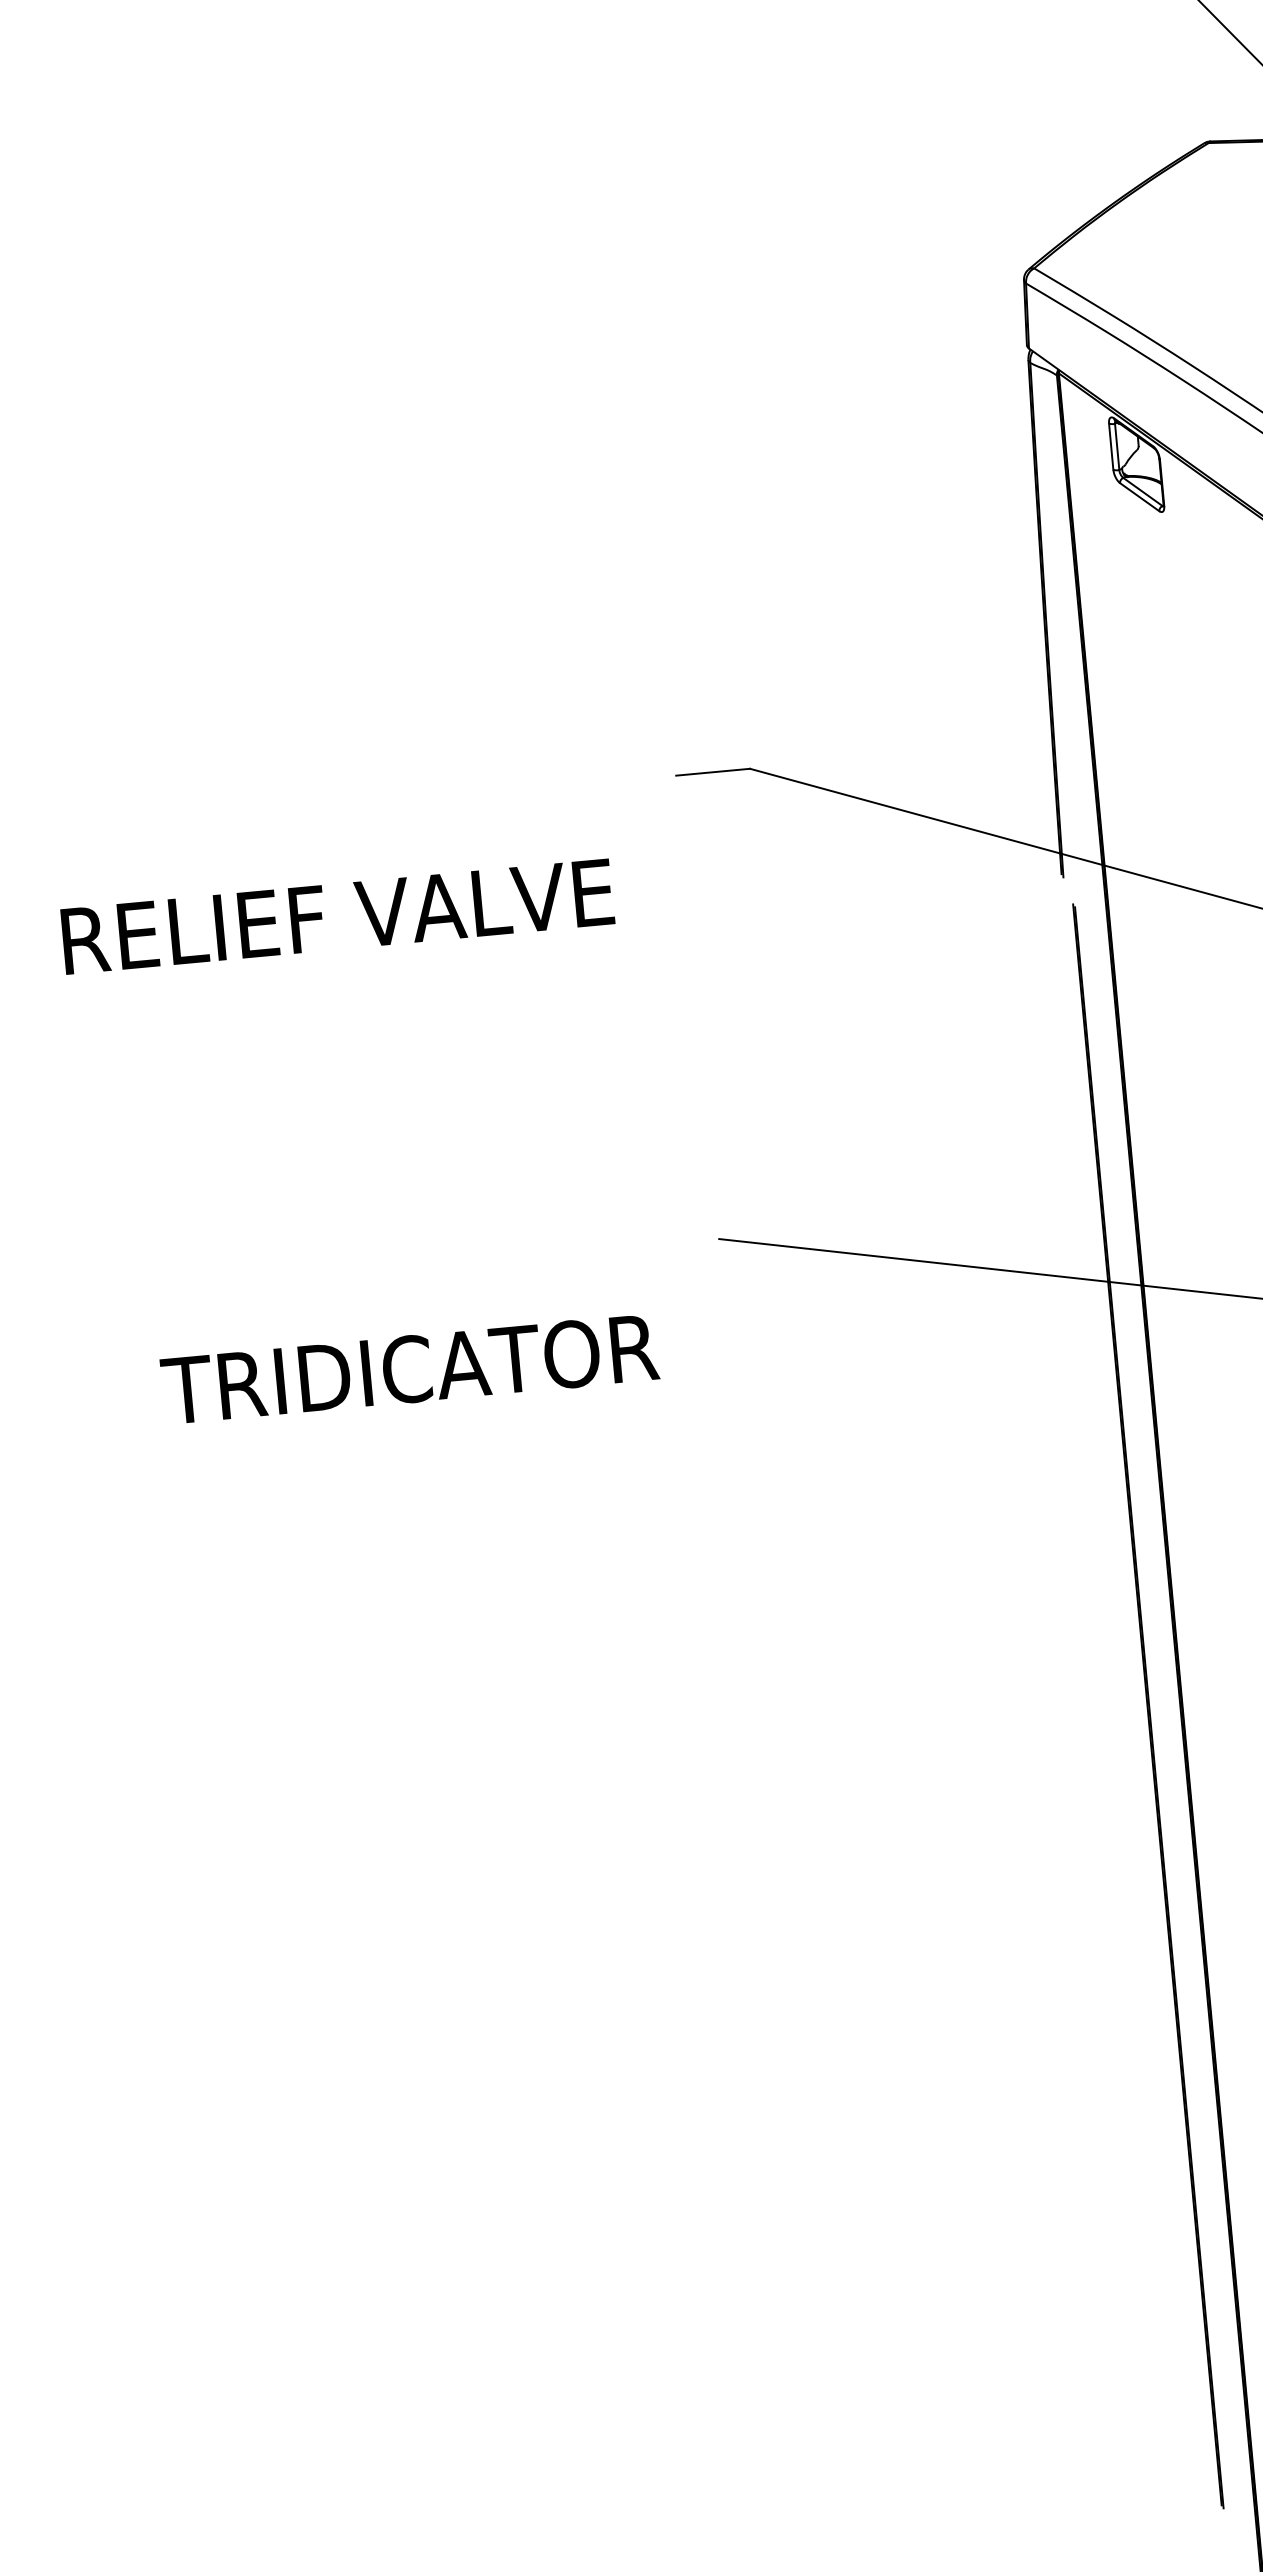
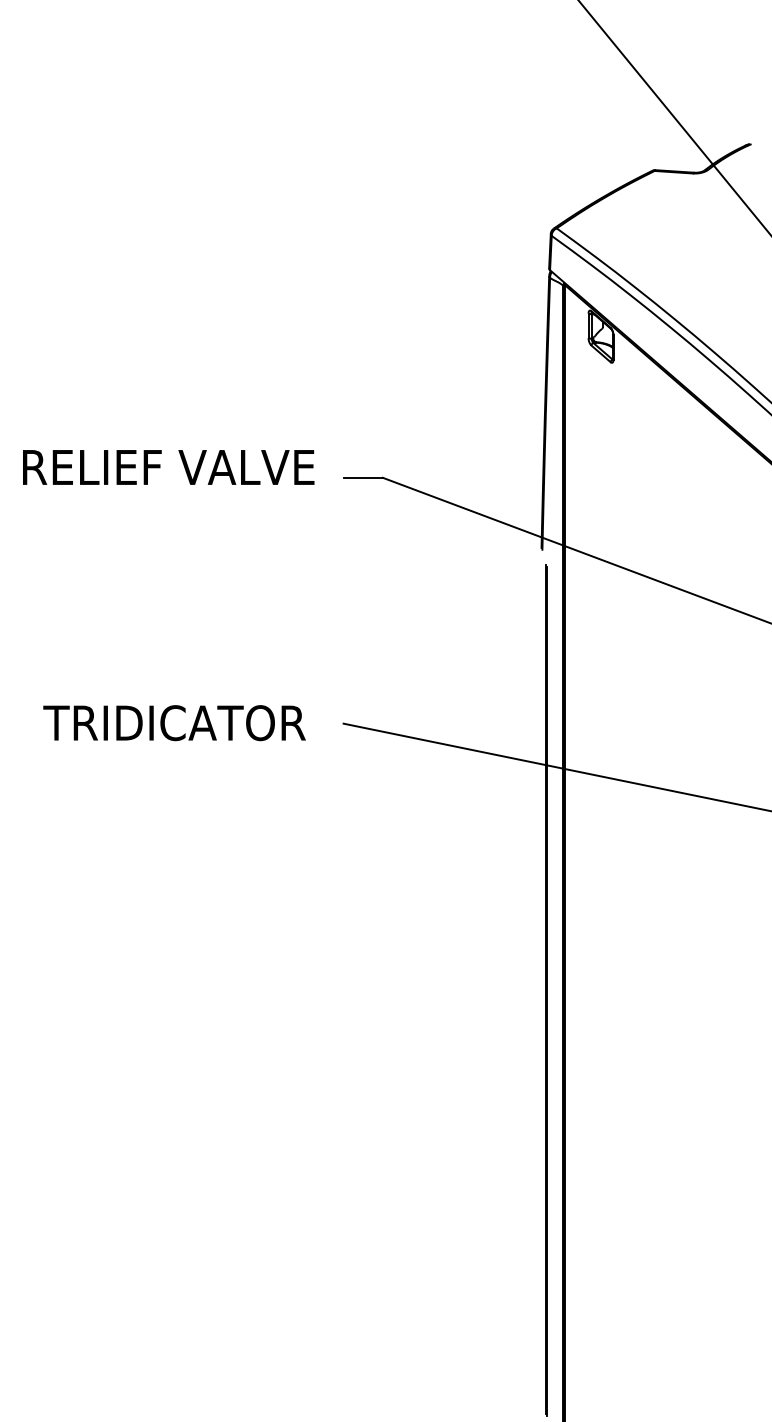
text: (337, 916) -> (168, 467), moved
text: (409, 1370) -> (174, 723), moved

